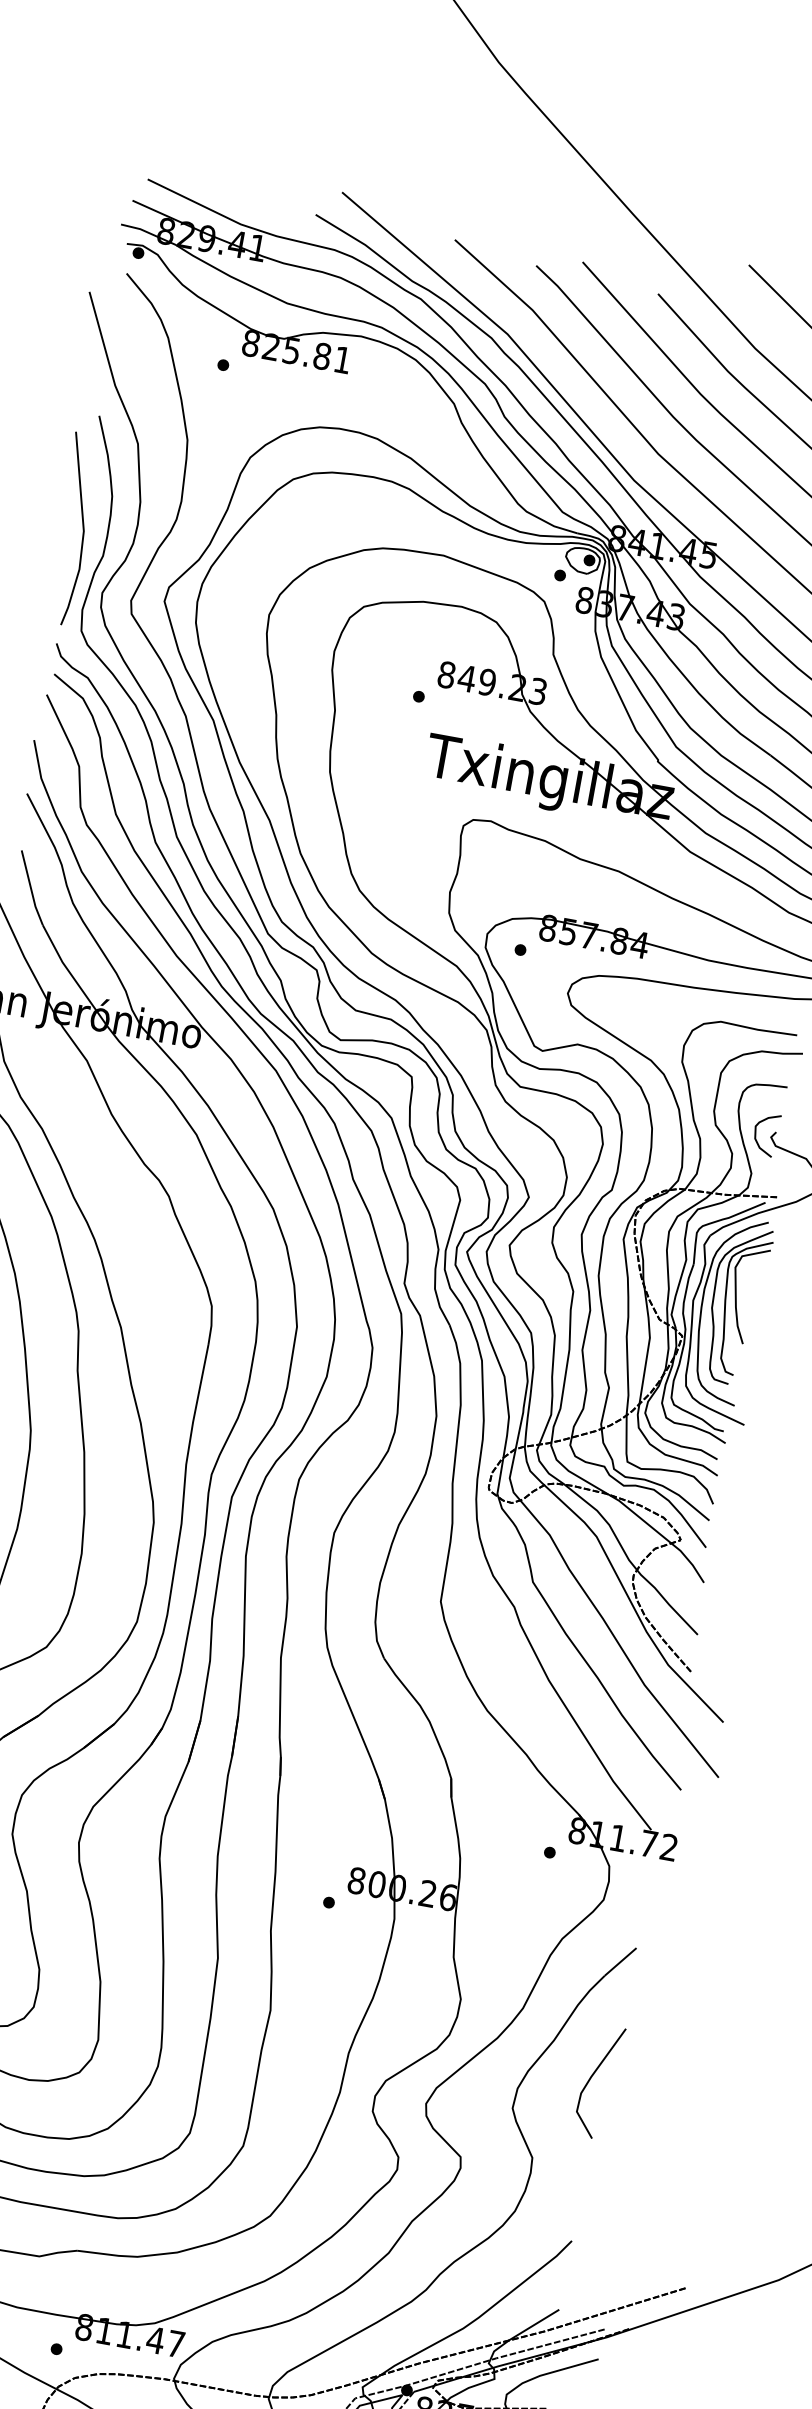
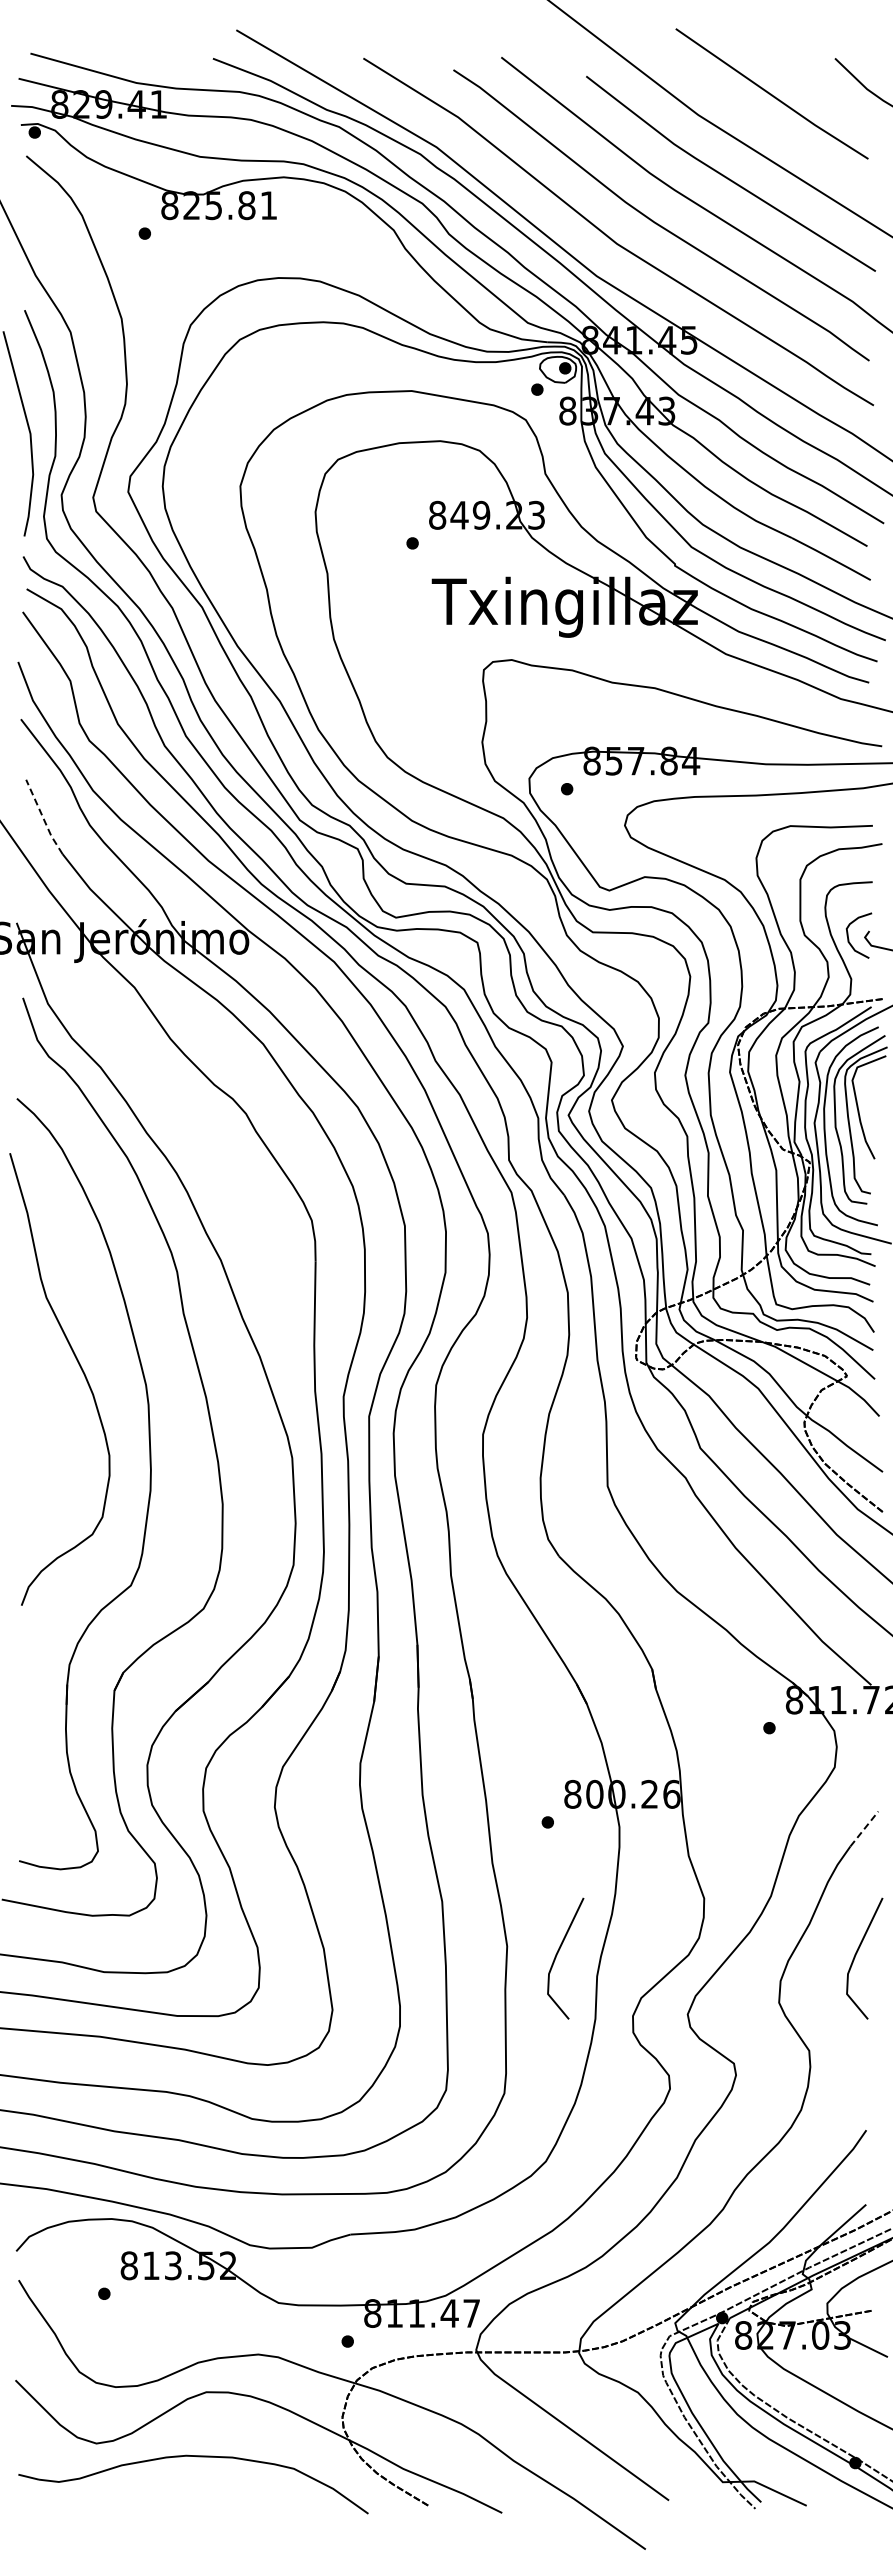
line: (31, 888) -> (43, 817), solid -> dashed
line: (620, 1961) -> (864, 1828), solid -> dashed
line: (315, 2027) -> (557, 1955), added

